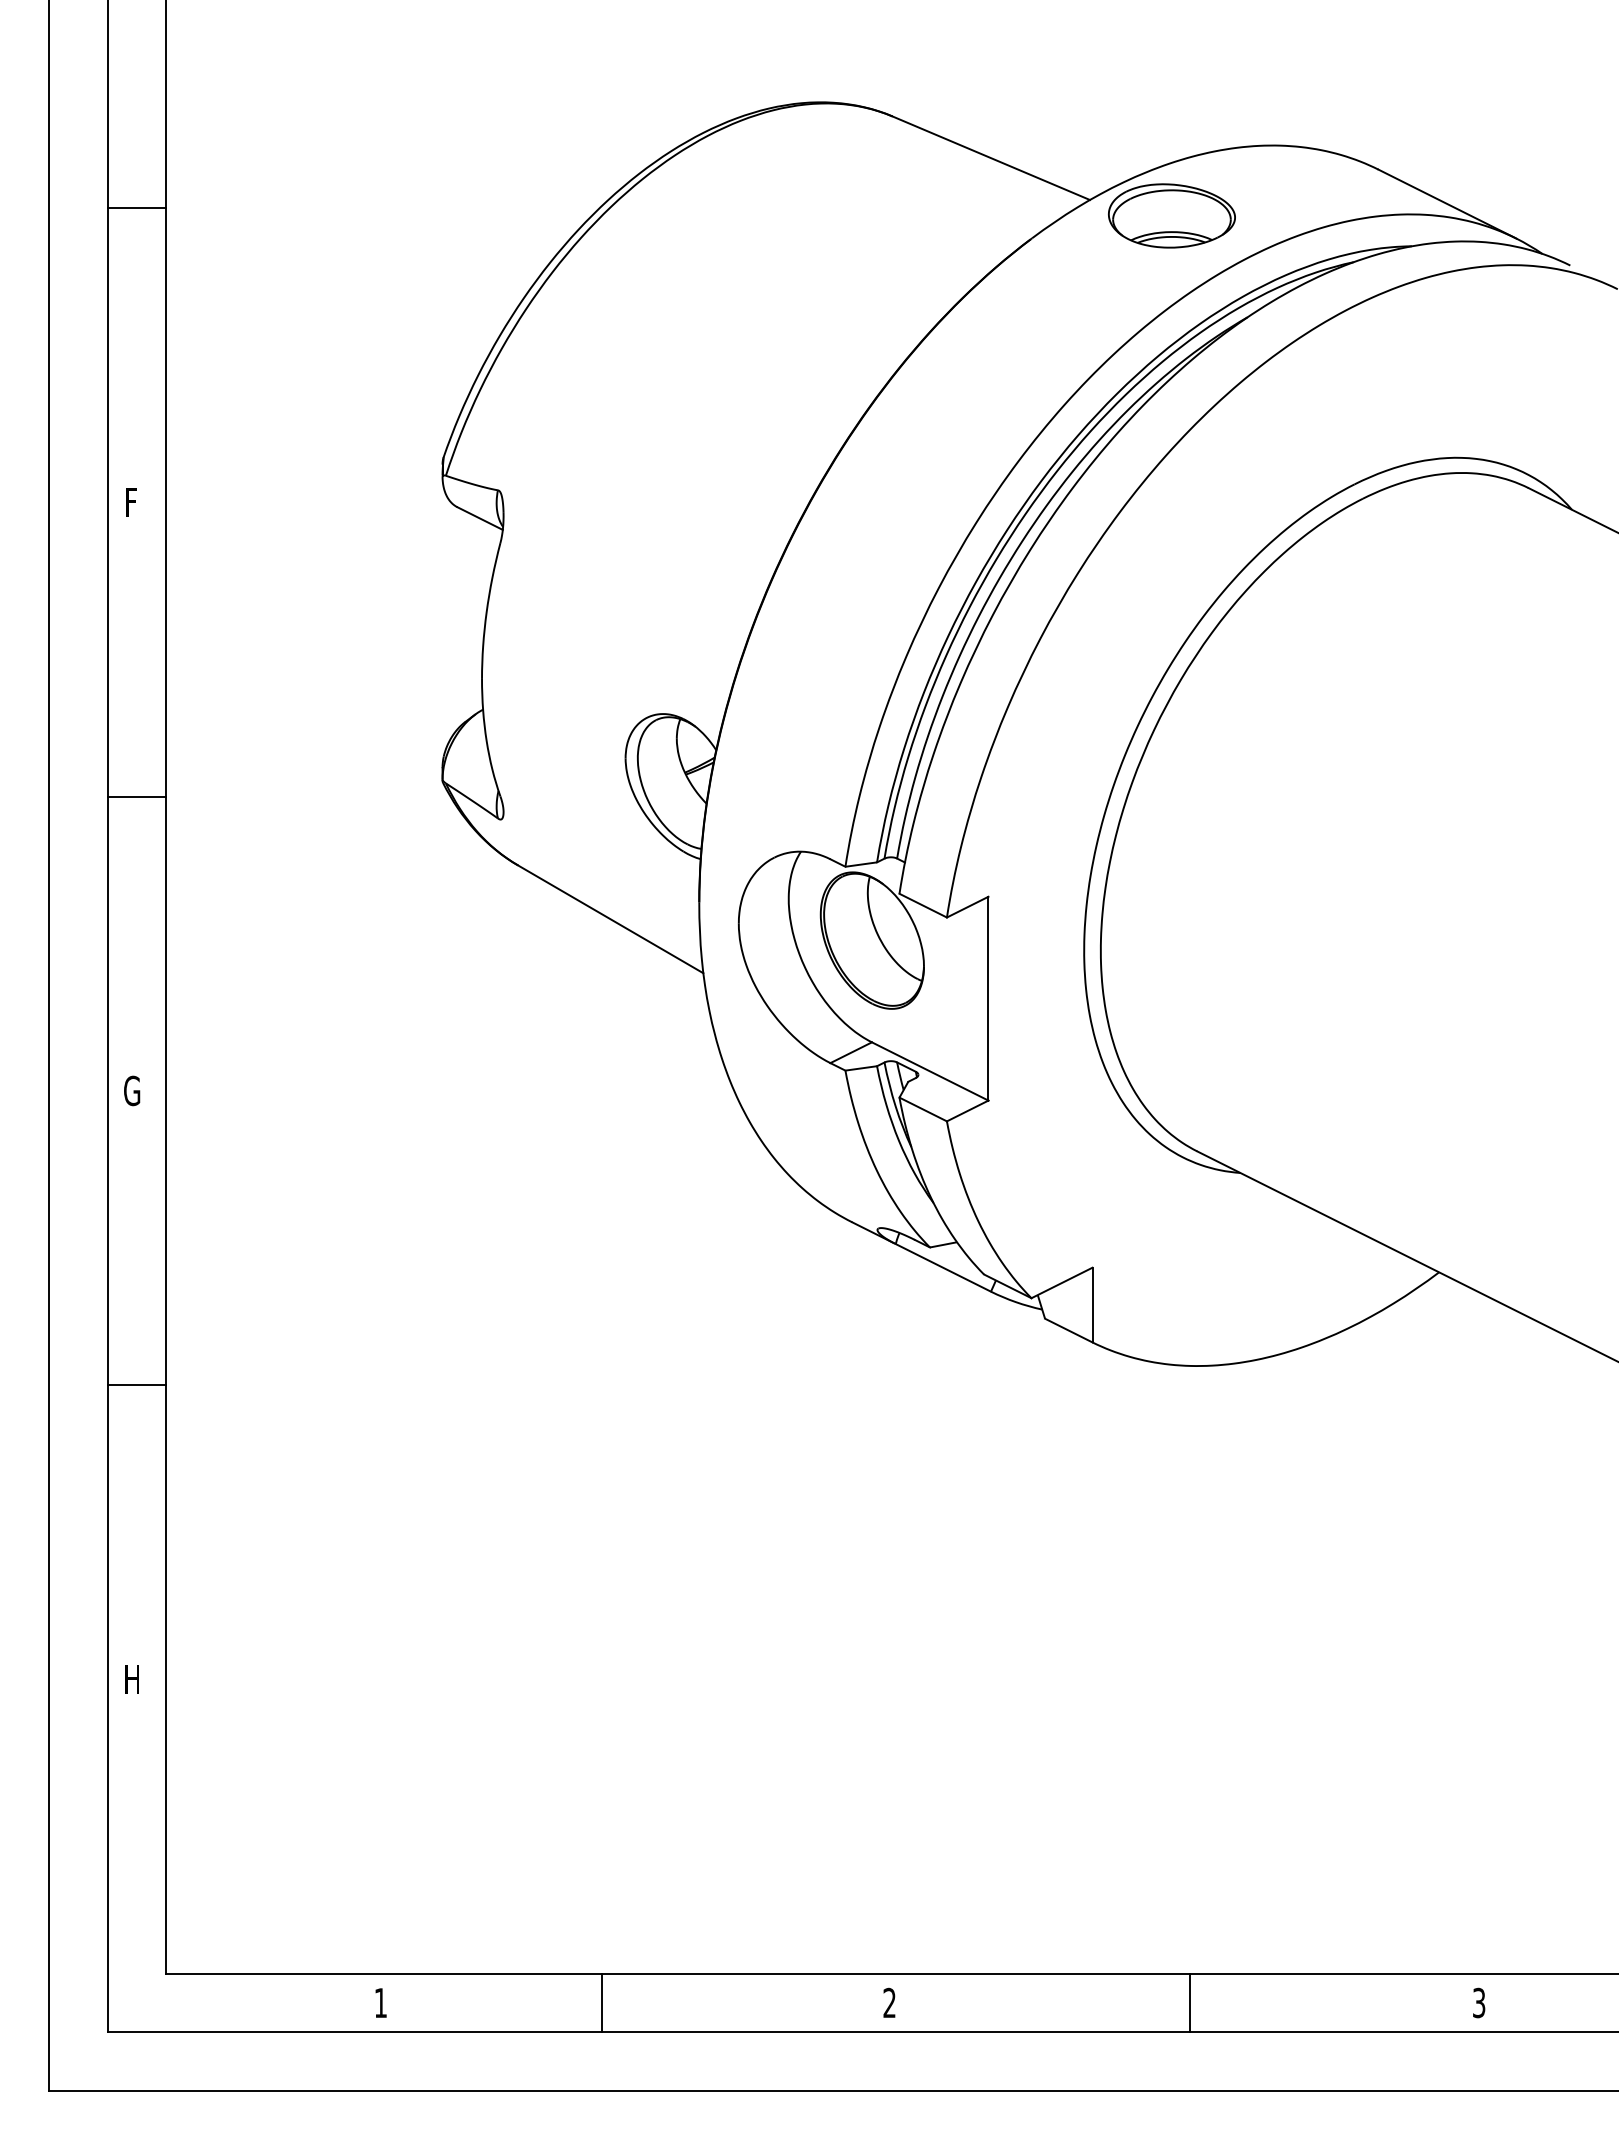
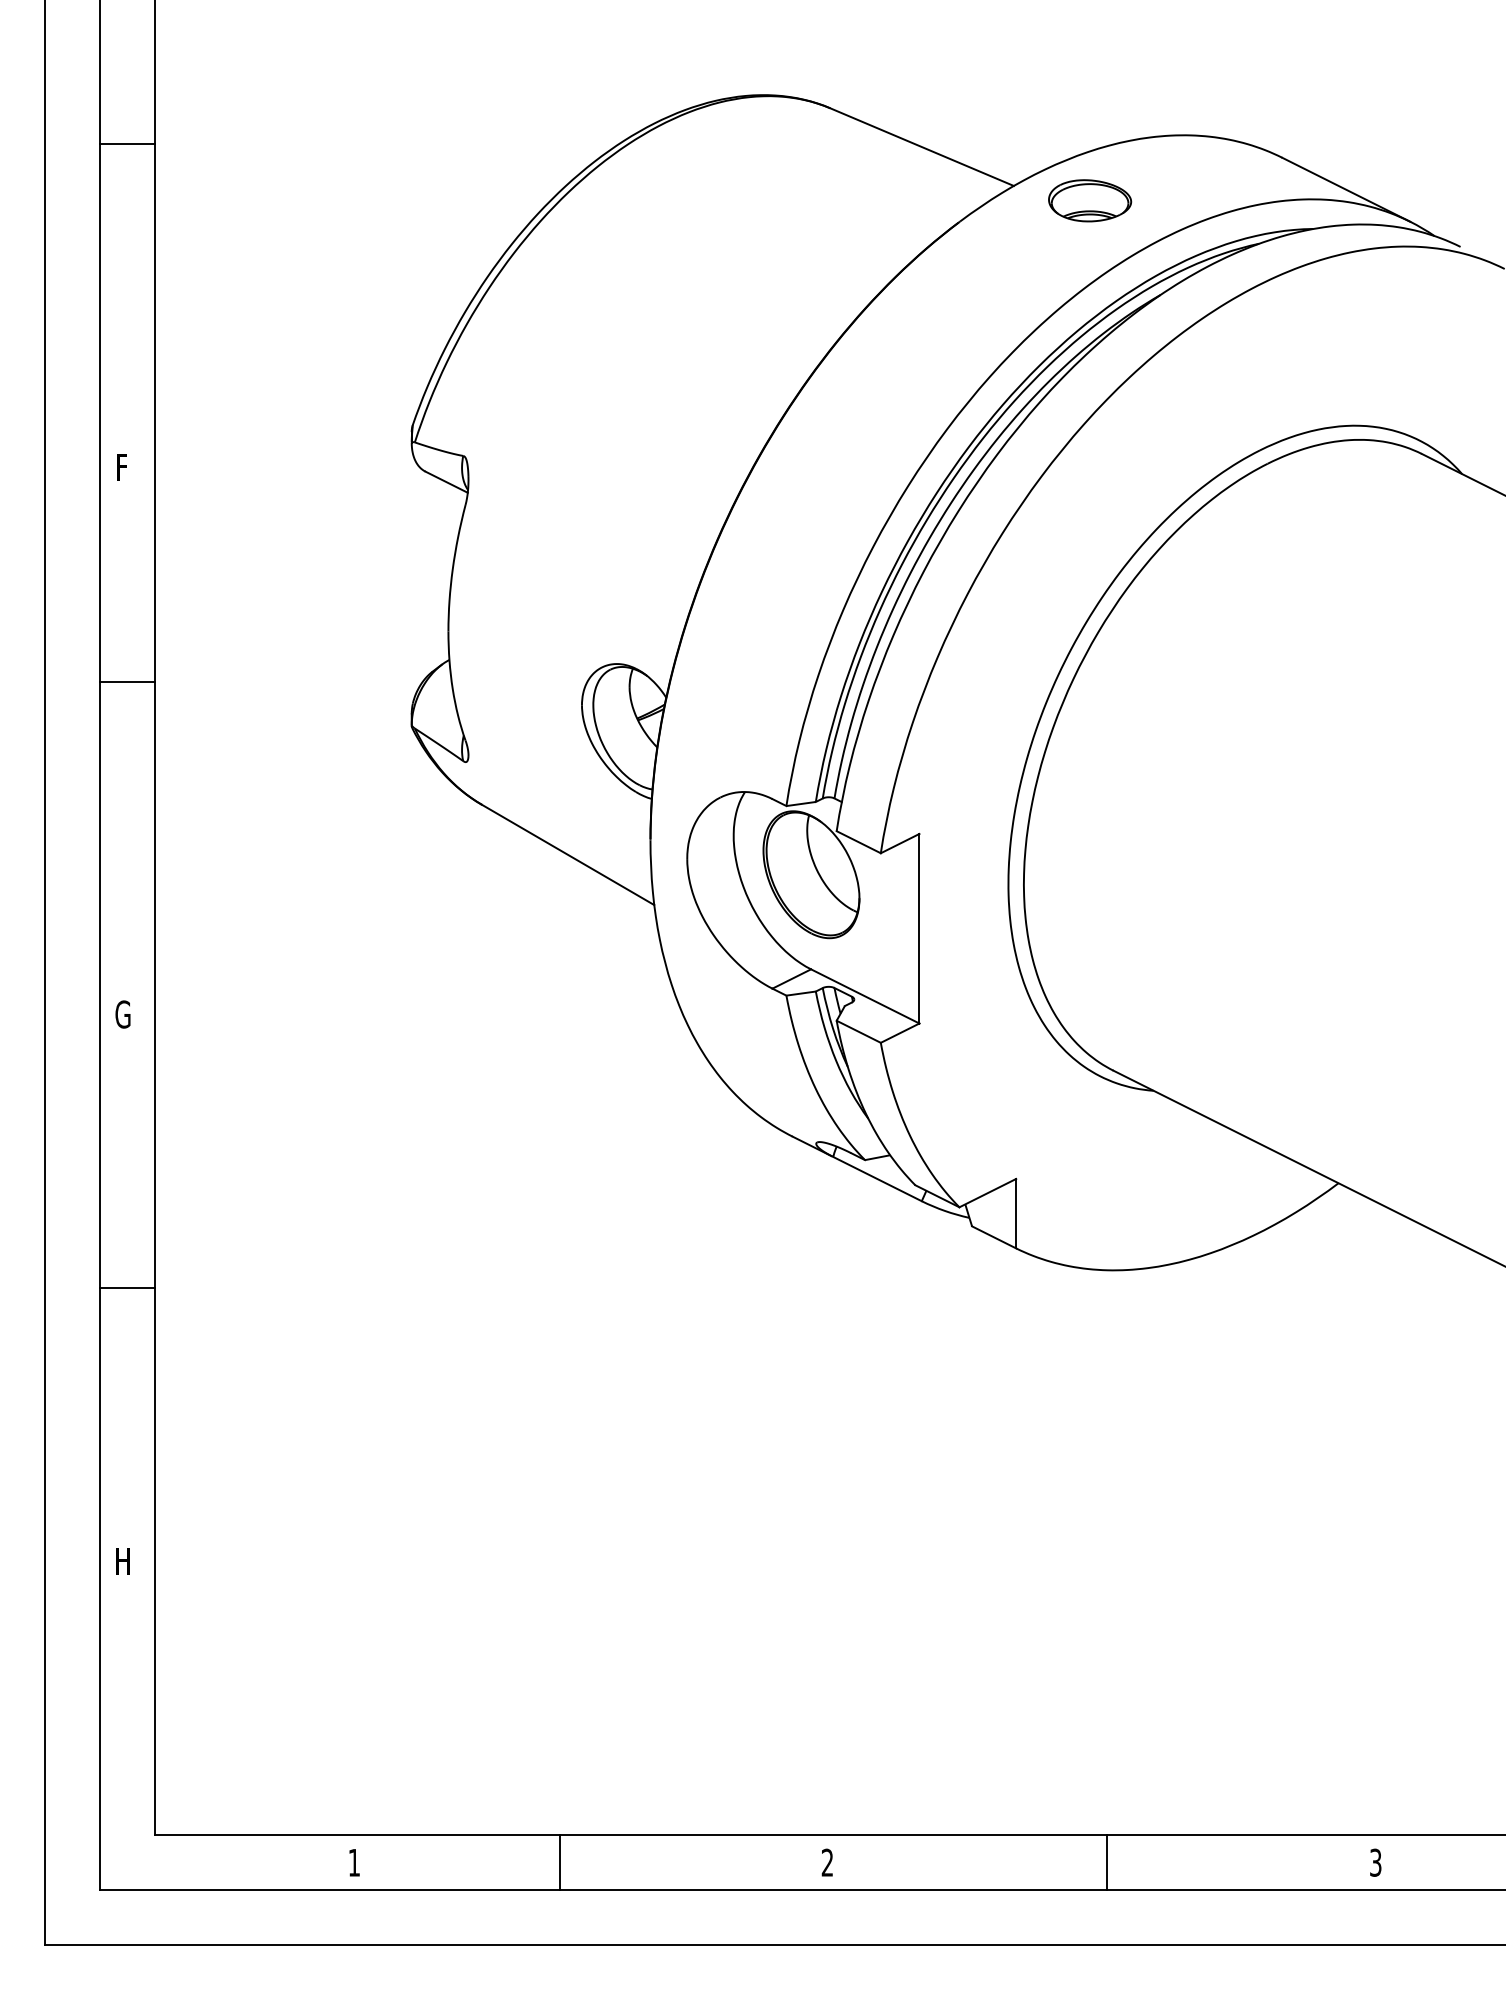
line: (136, 208) -> (127, 144), moved
part: (1171, 215) -> (1089, 200), size x0.7
line: (136, 796) -> (127, 682), moved

